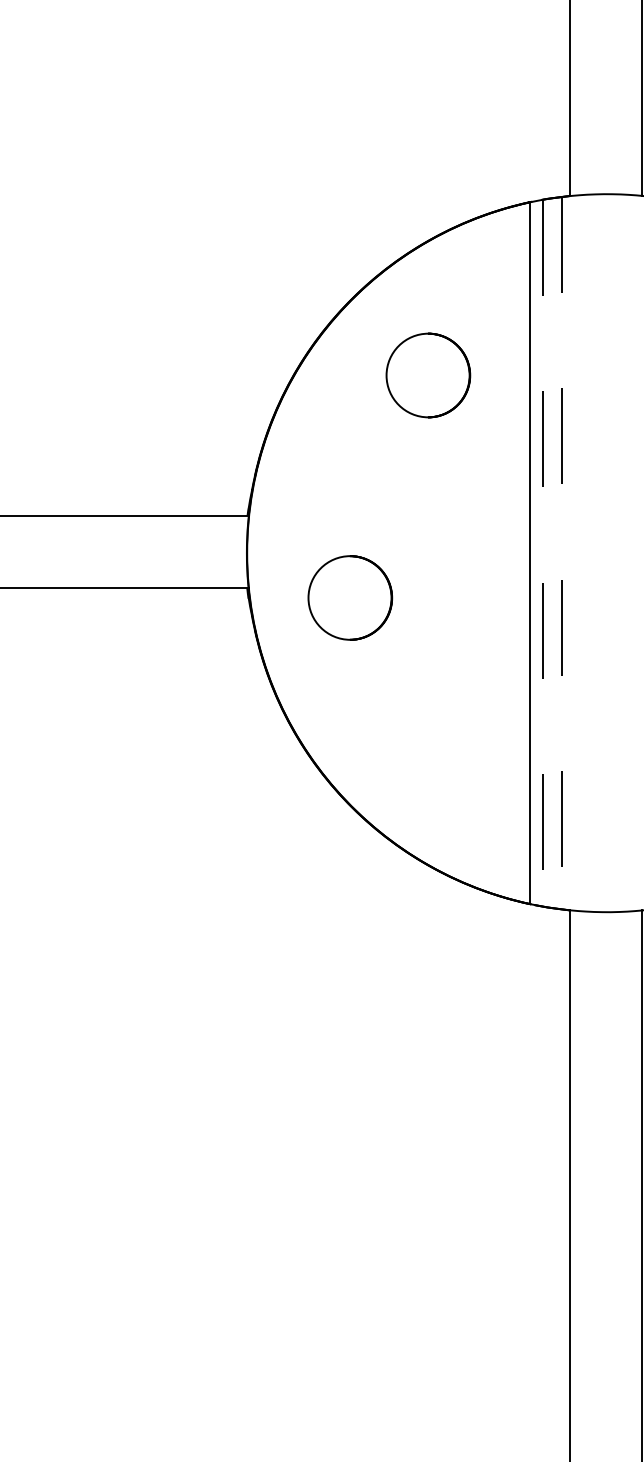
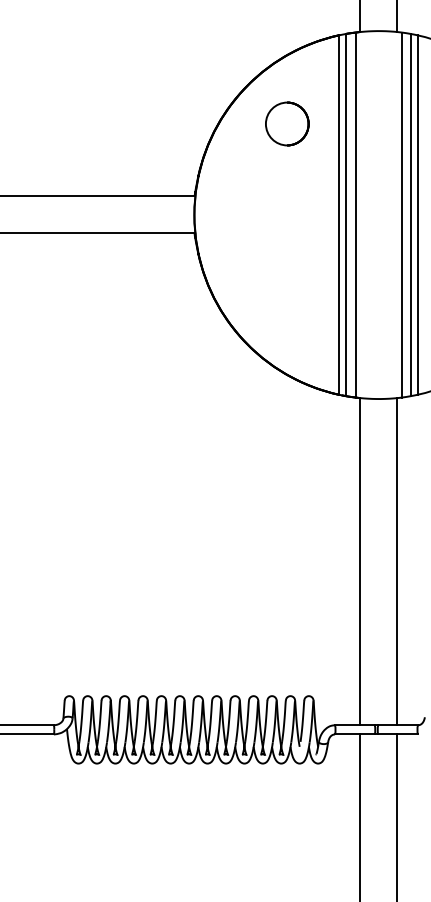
line: (543, 554) -> (346, 215), dashed -> solid
line: (561, 554) -> (355, 215), dashed -> solid
part: (350, 596) -> (247, 237), removed

